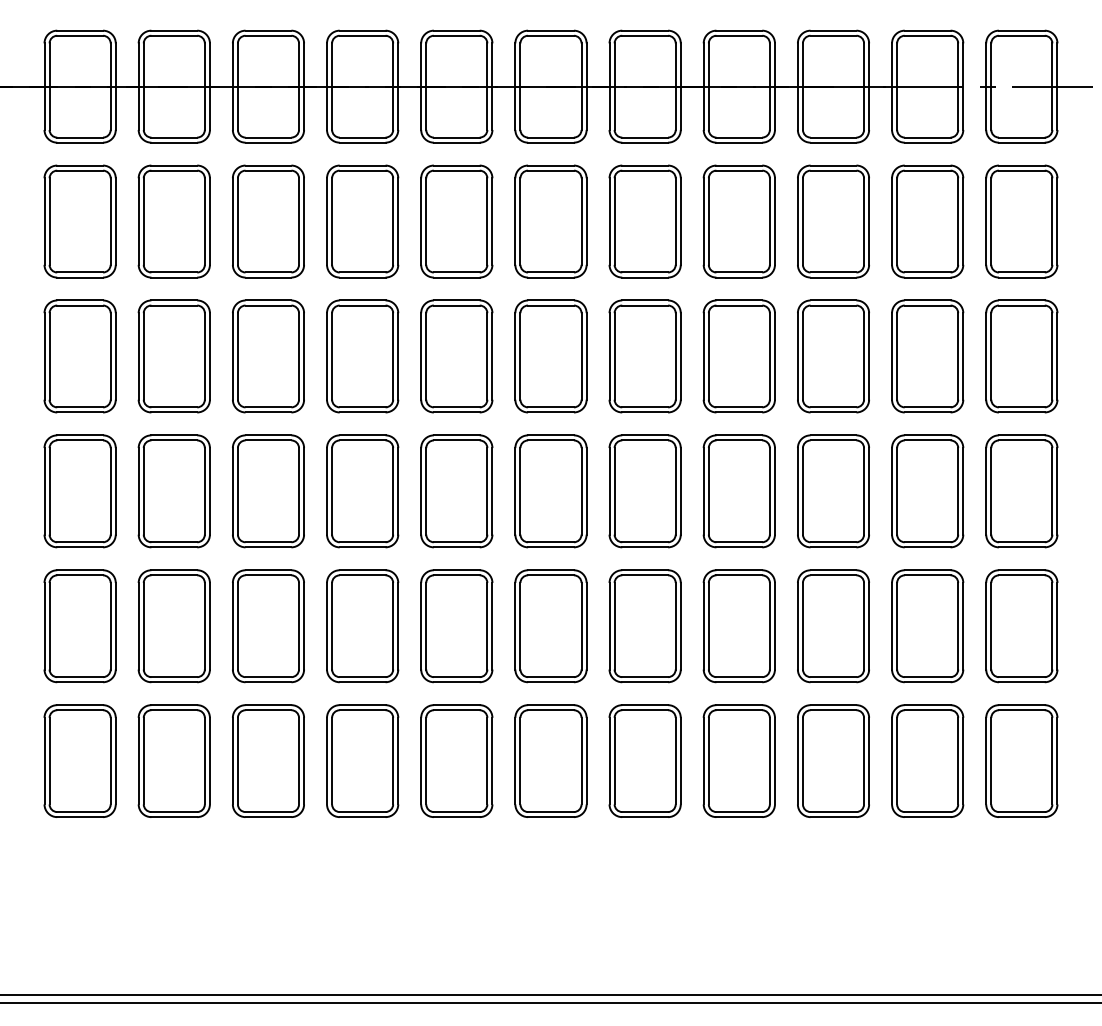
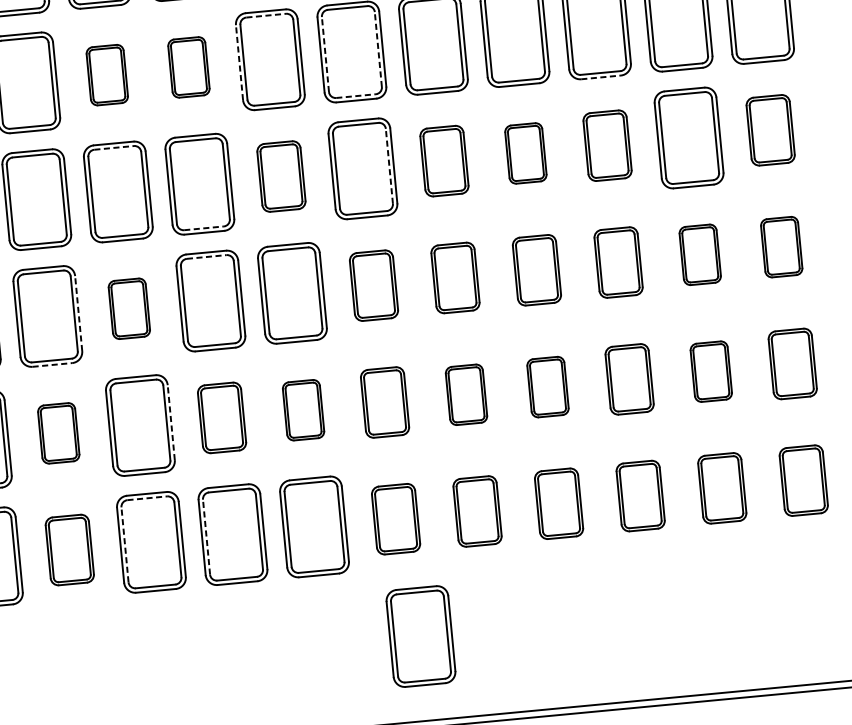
line: (456, 170) -> (265, 15), solid -> dashed
part: (268, 221) -> (107, 75), size x0.6
part: (362, 221) -> (188, 67), size x0.6
line: (421, 221) -> (239, 62), solid -> dashed
line: (520, 221) -> (325, 54), solid -> dashed
line: (581, 221) -> (378, 49), solid -> dashed
line: (550, 272) -> (355, 96), solid -> dashed
line: (833, 277) -> (601, 77), solid -> dashed
line: (268, 305) -> (114, 147), solid -> dashed
line: (581, 355) -> (389, 165), solid -> dashed
part: (456, 356) -> (281, 176), size x0.7
part: (644, 356) -> (443, 161), size x0.7
part: (738, 356) -> (525, 153), size x0.6
part: (833, 356) -> (607, 145), size x0.7
part: (1021, 356) -> (770, 130), size x0.7
line: (362, 407) -> (203, 228), solid -> dashed
line: (362, 440) -> (206, 257), solid -> dashed
line: (209, 490) -> (78, 312), solid -> dashed
part: (268, 491) -> (129, 308), size x0.6
part: (550, 491) -> (373, 285), size x0.7
part: (644, 491) -> (454, 278), size x0.7
part: (738, 491) -> (536, 270), size x0.7
part: (833, 491) -> (618, 262), size x0.7
part: (927, 491) -> (699, 254), size x0.6
part: (1021, 491) -> (781, 247), size x0.6
line: (174, 547) -> (52, 365), solid -> dashed
line: (304, 625) -> (171, 421), solid -> dashed
part: (173, 626) -> (58, 433), size x0.6
part: (362, 626) -> (221, 418), size x0.7
part: (456, 626) -> (303, 410), size x0.6
part: (550, 626) -> (384, 402), size x0.7
part: (644, 626) -> (466, 395), size x0.6
part: (738, 626) -> (547, 387), size x0.6
part: (833, 626) -> (629, 379), size x0.7
part: (927, 626) -> (711, 371), size x0.6
part: (1021, 626) -> (792, 364), size x0.7
line: (268, 710) -> (147, 498), solid -> dashed
part: (173, 760) -> (69, 549), size x0.7
line: (237, 760) -> (124, 544), solid -> dashed
line: (332, 760) -> (206, 536), solid -> dashed
part: (550, 760) -> (395, 518), size x0.7
part: (644, 760) -> (476, 511), size x0.7
part: (738, 760) -> (558, 503), size x0.7
part: (833, 760) -> (640, 495), size x0.7
part: (927, 760) -> (722, 487), size x0.7
part: (1021, 760) -> (803, 480), size x0.7
part: (566, 897) -> (420, 636), added

